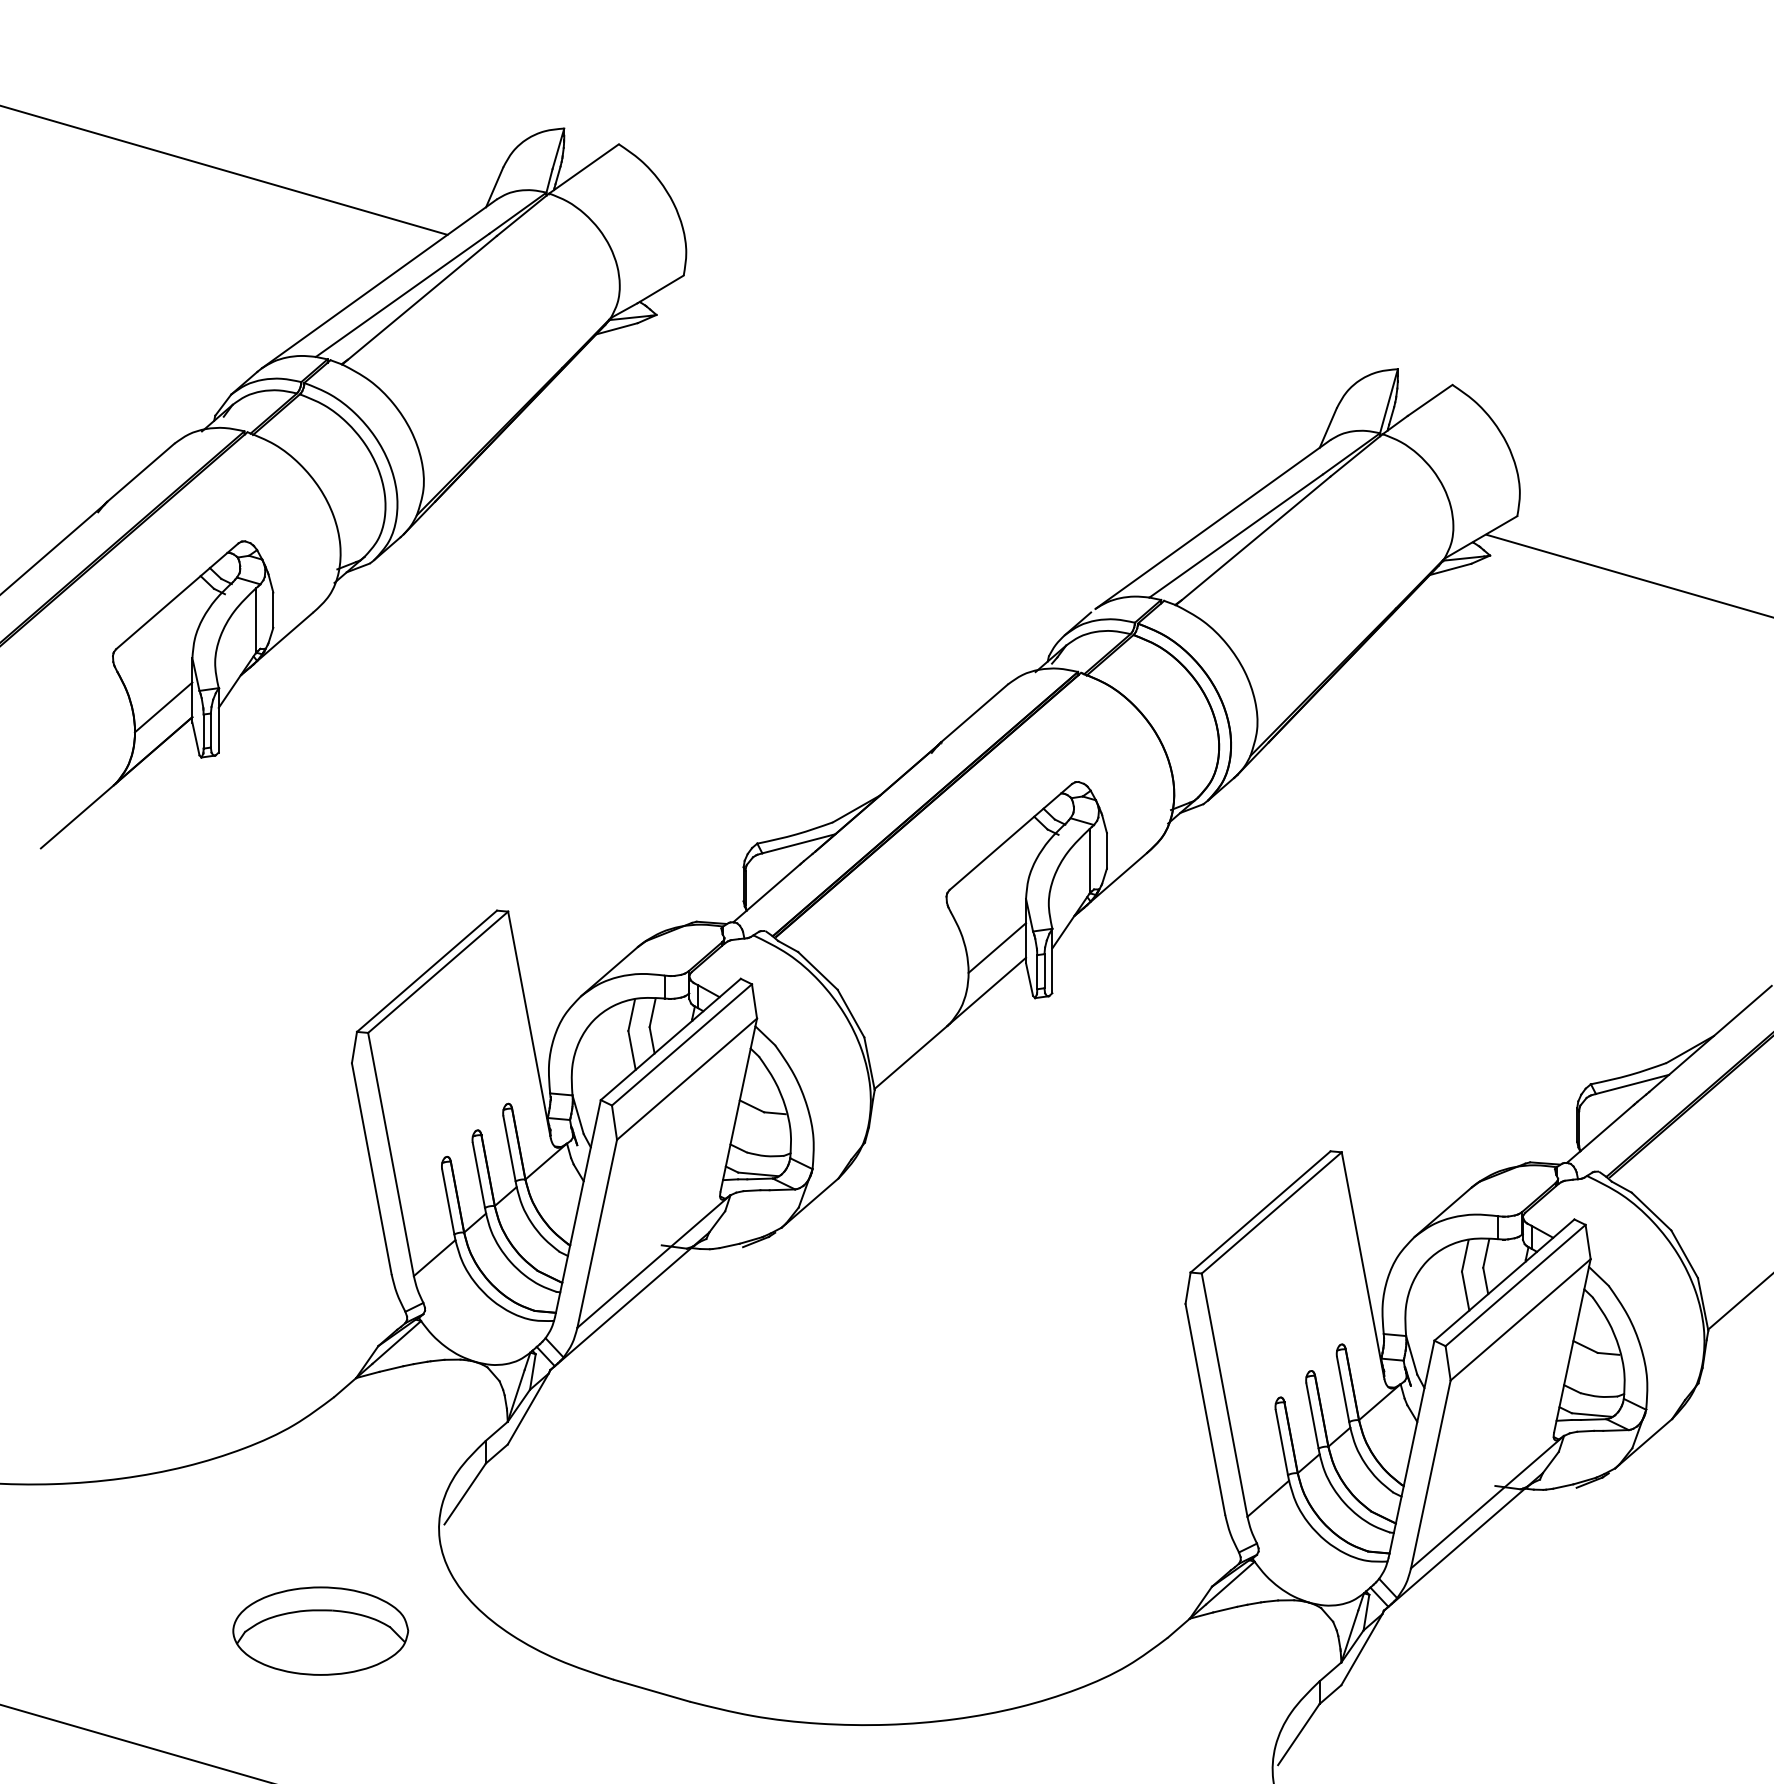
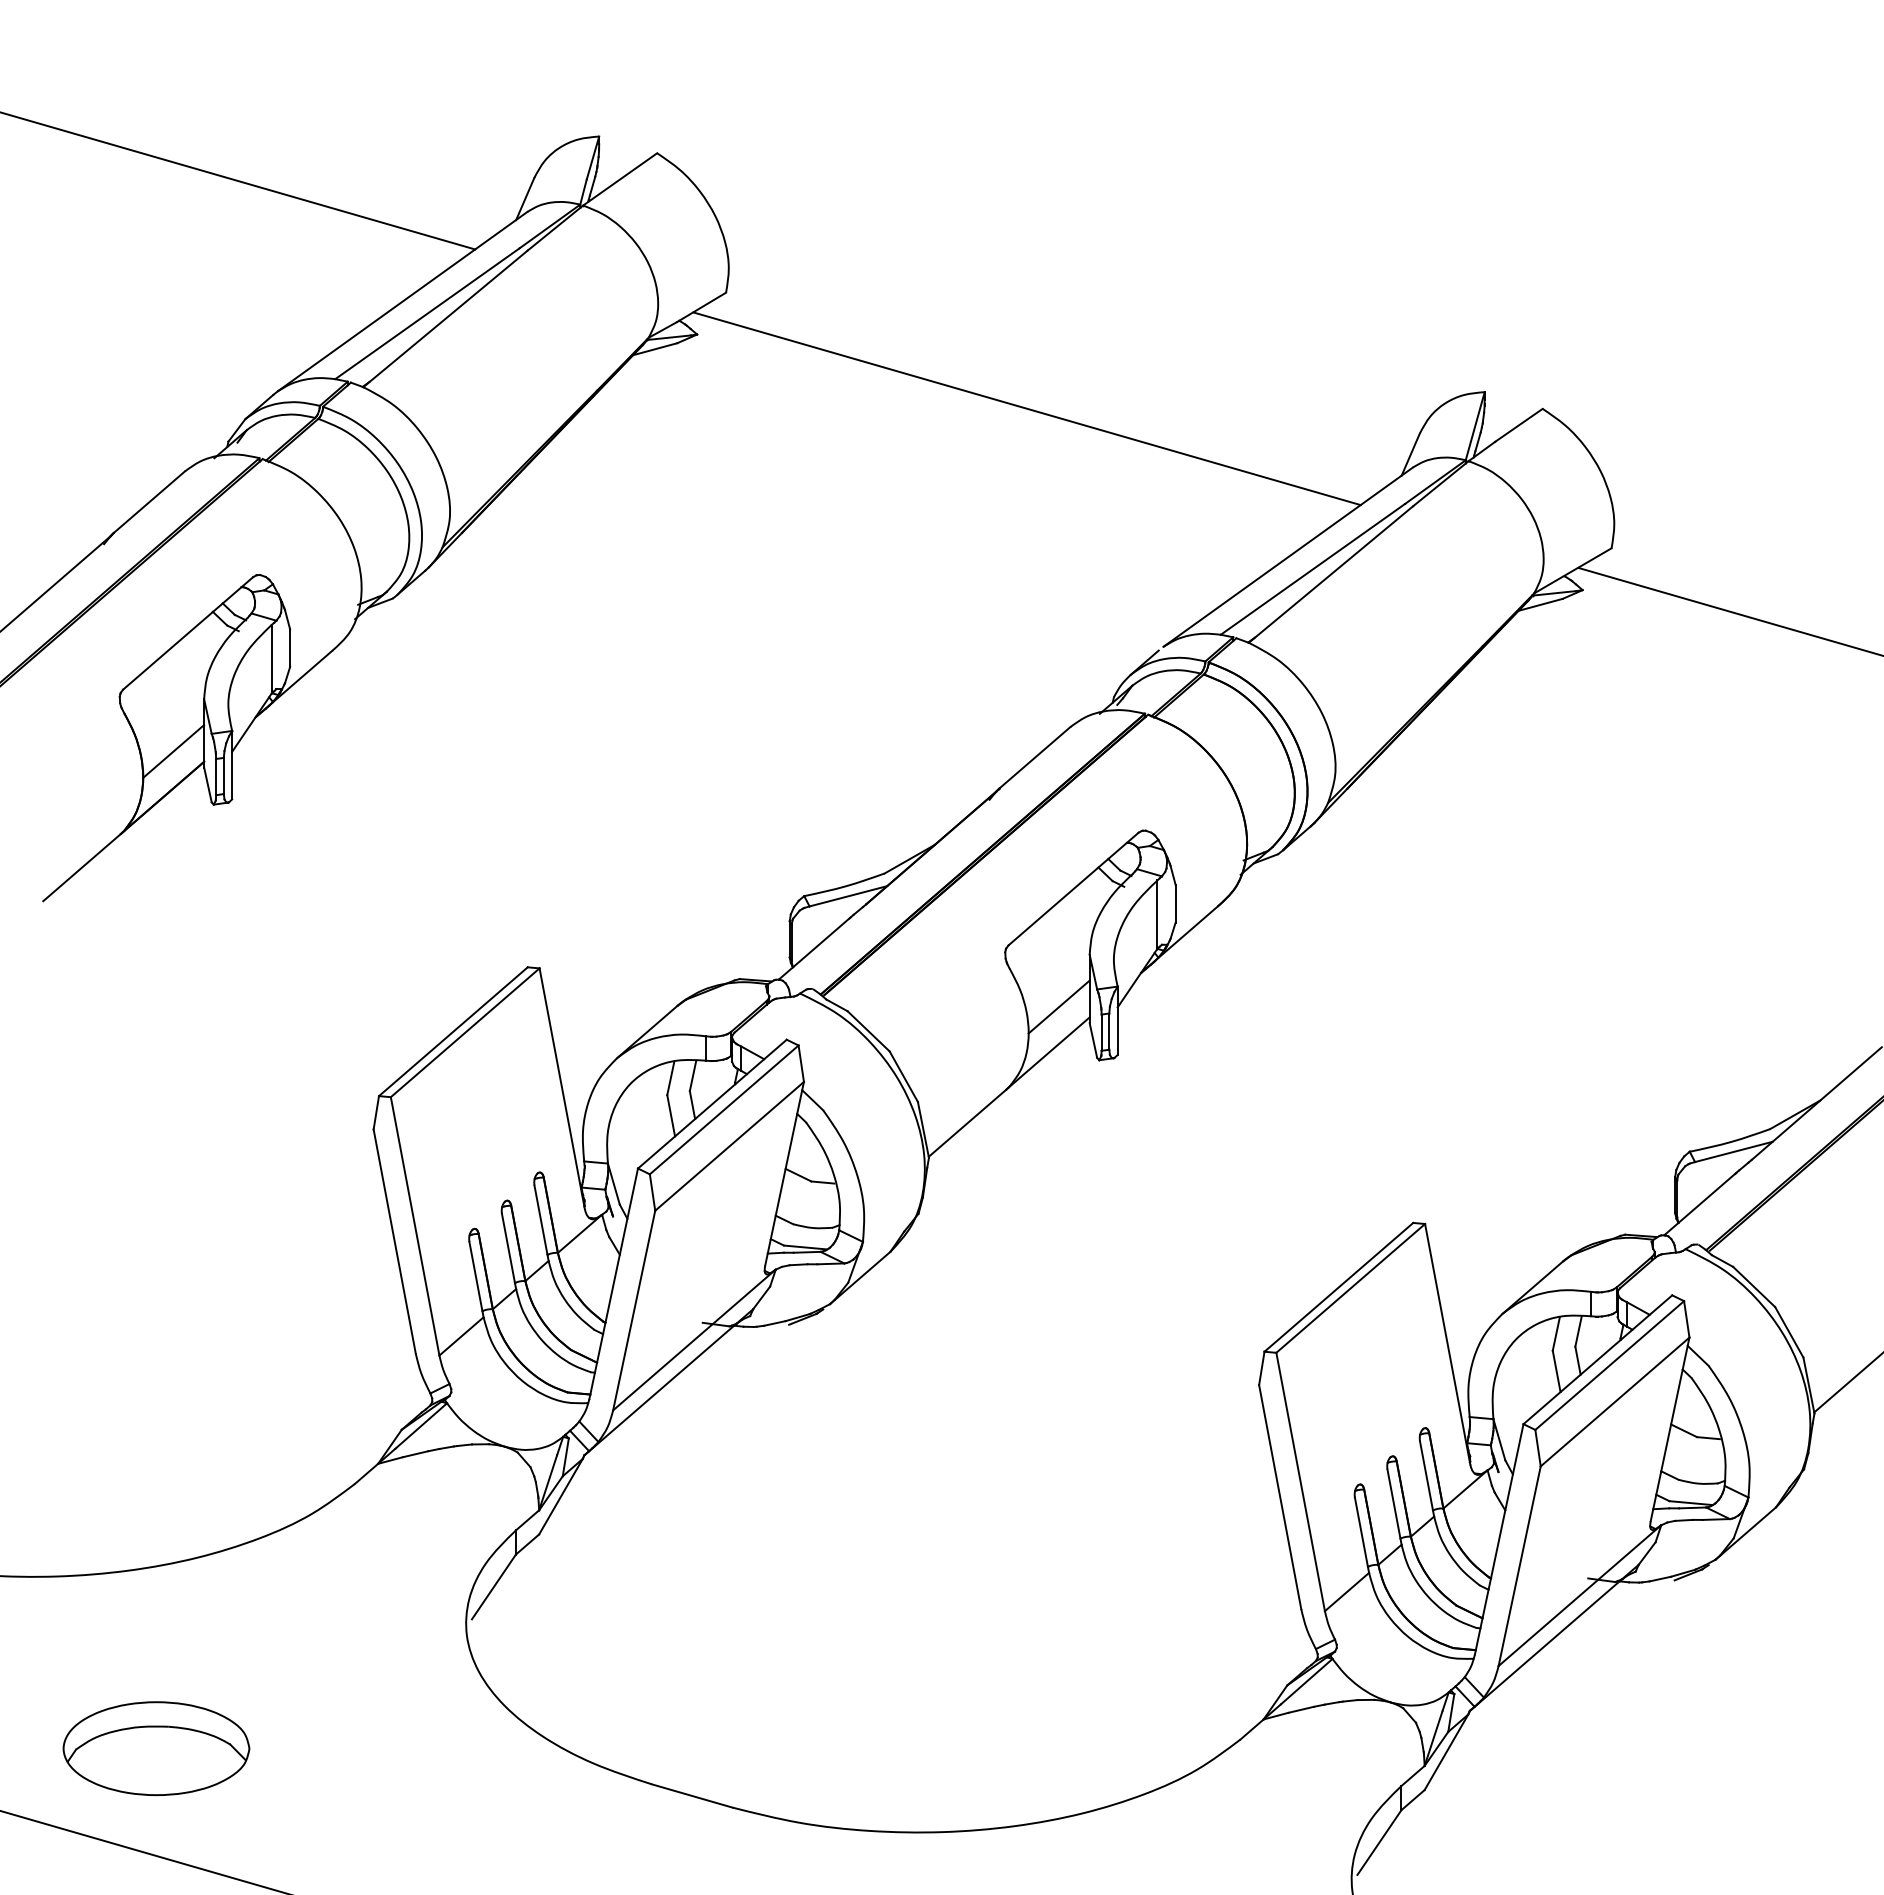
line: (966, 384) -> (1026, 408), added
part: (320, 1630) -> (156, 1748), moved

